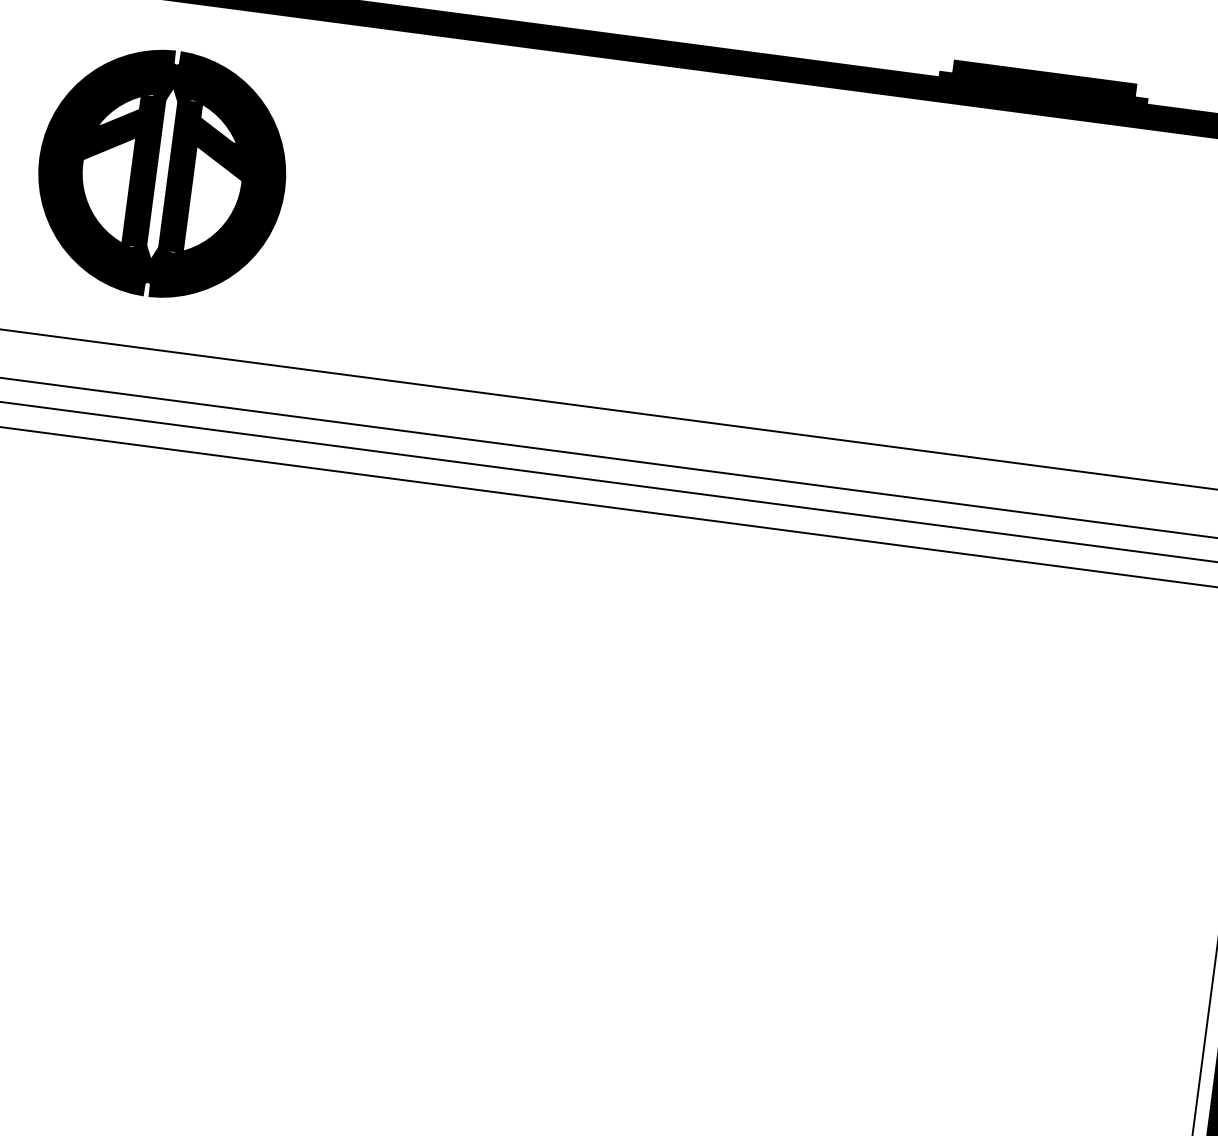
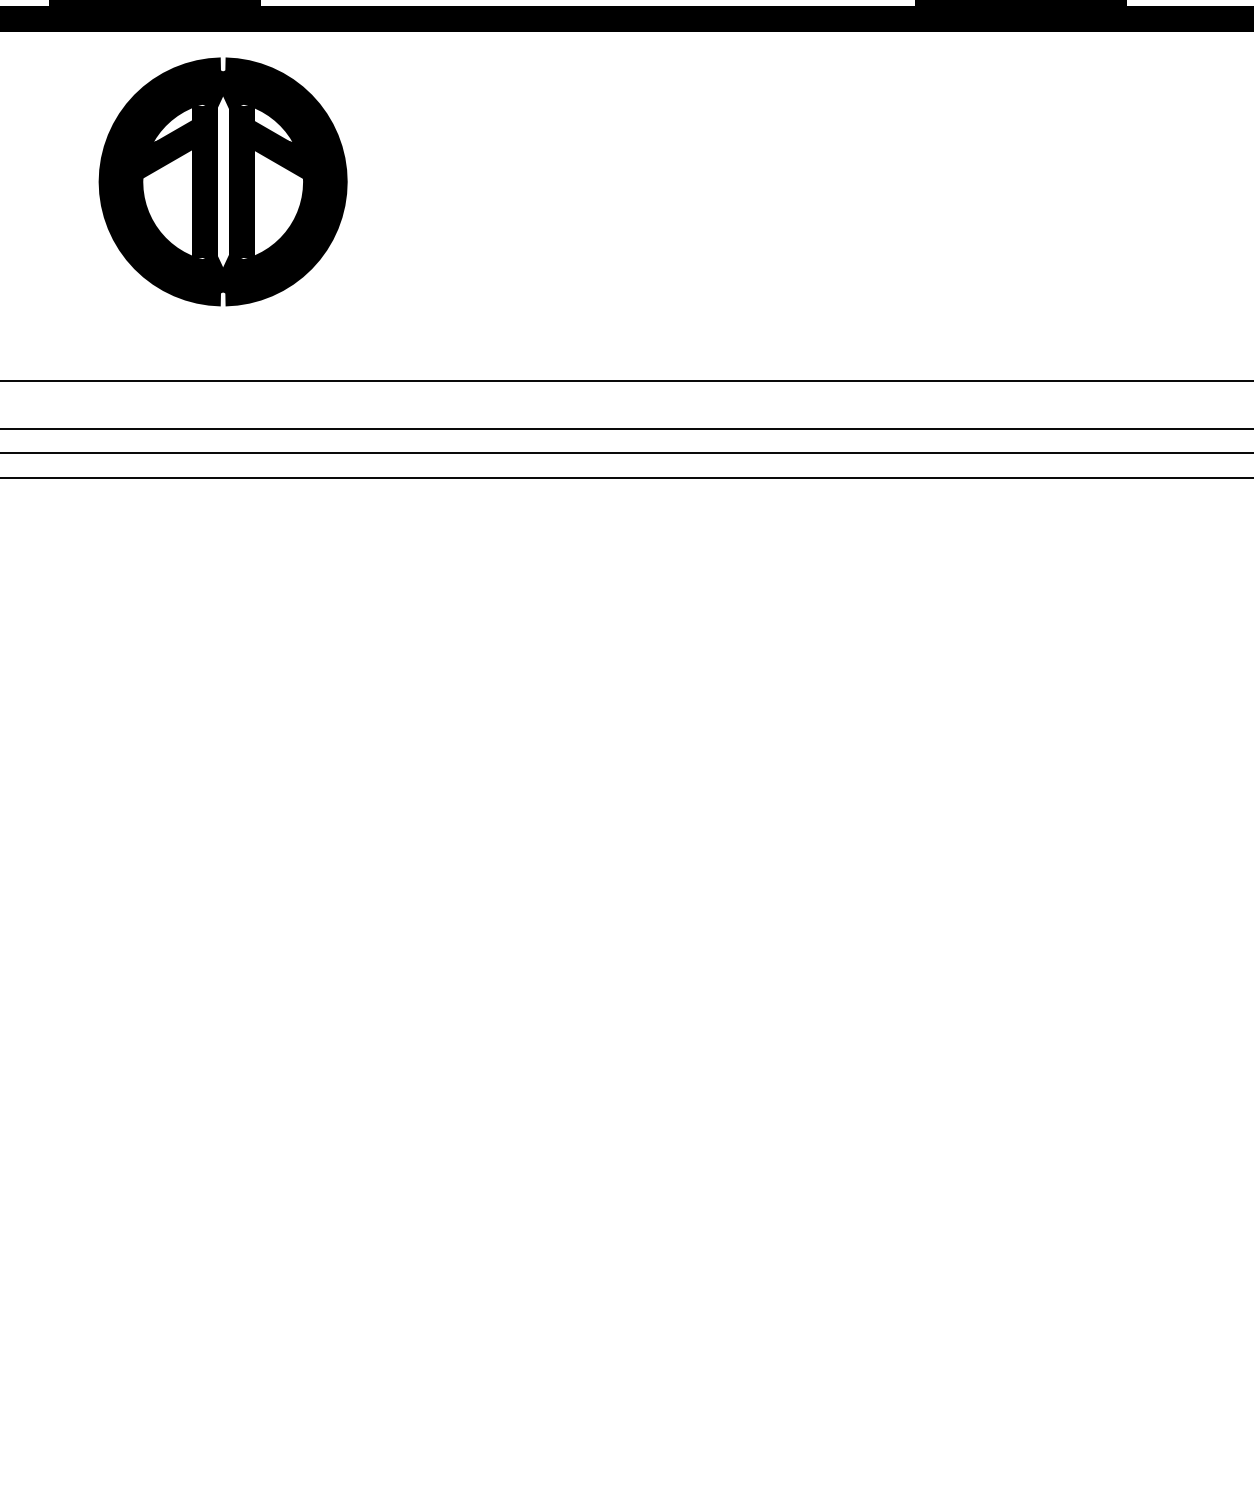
part: (161, 173) -> (222, 181), moved

